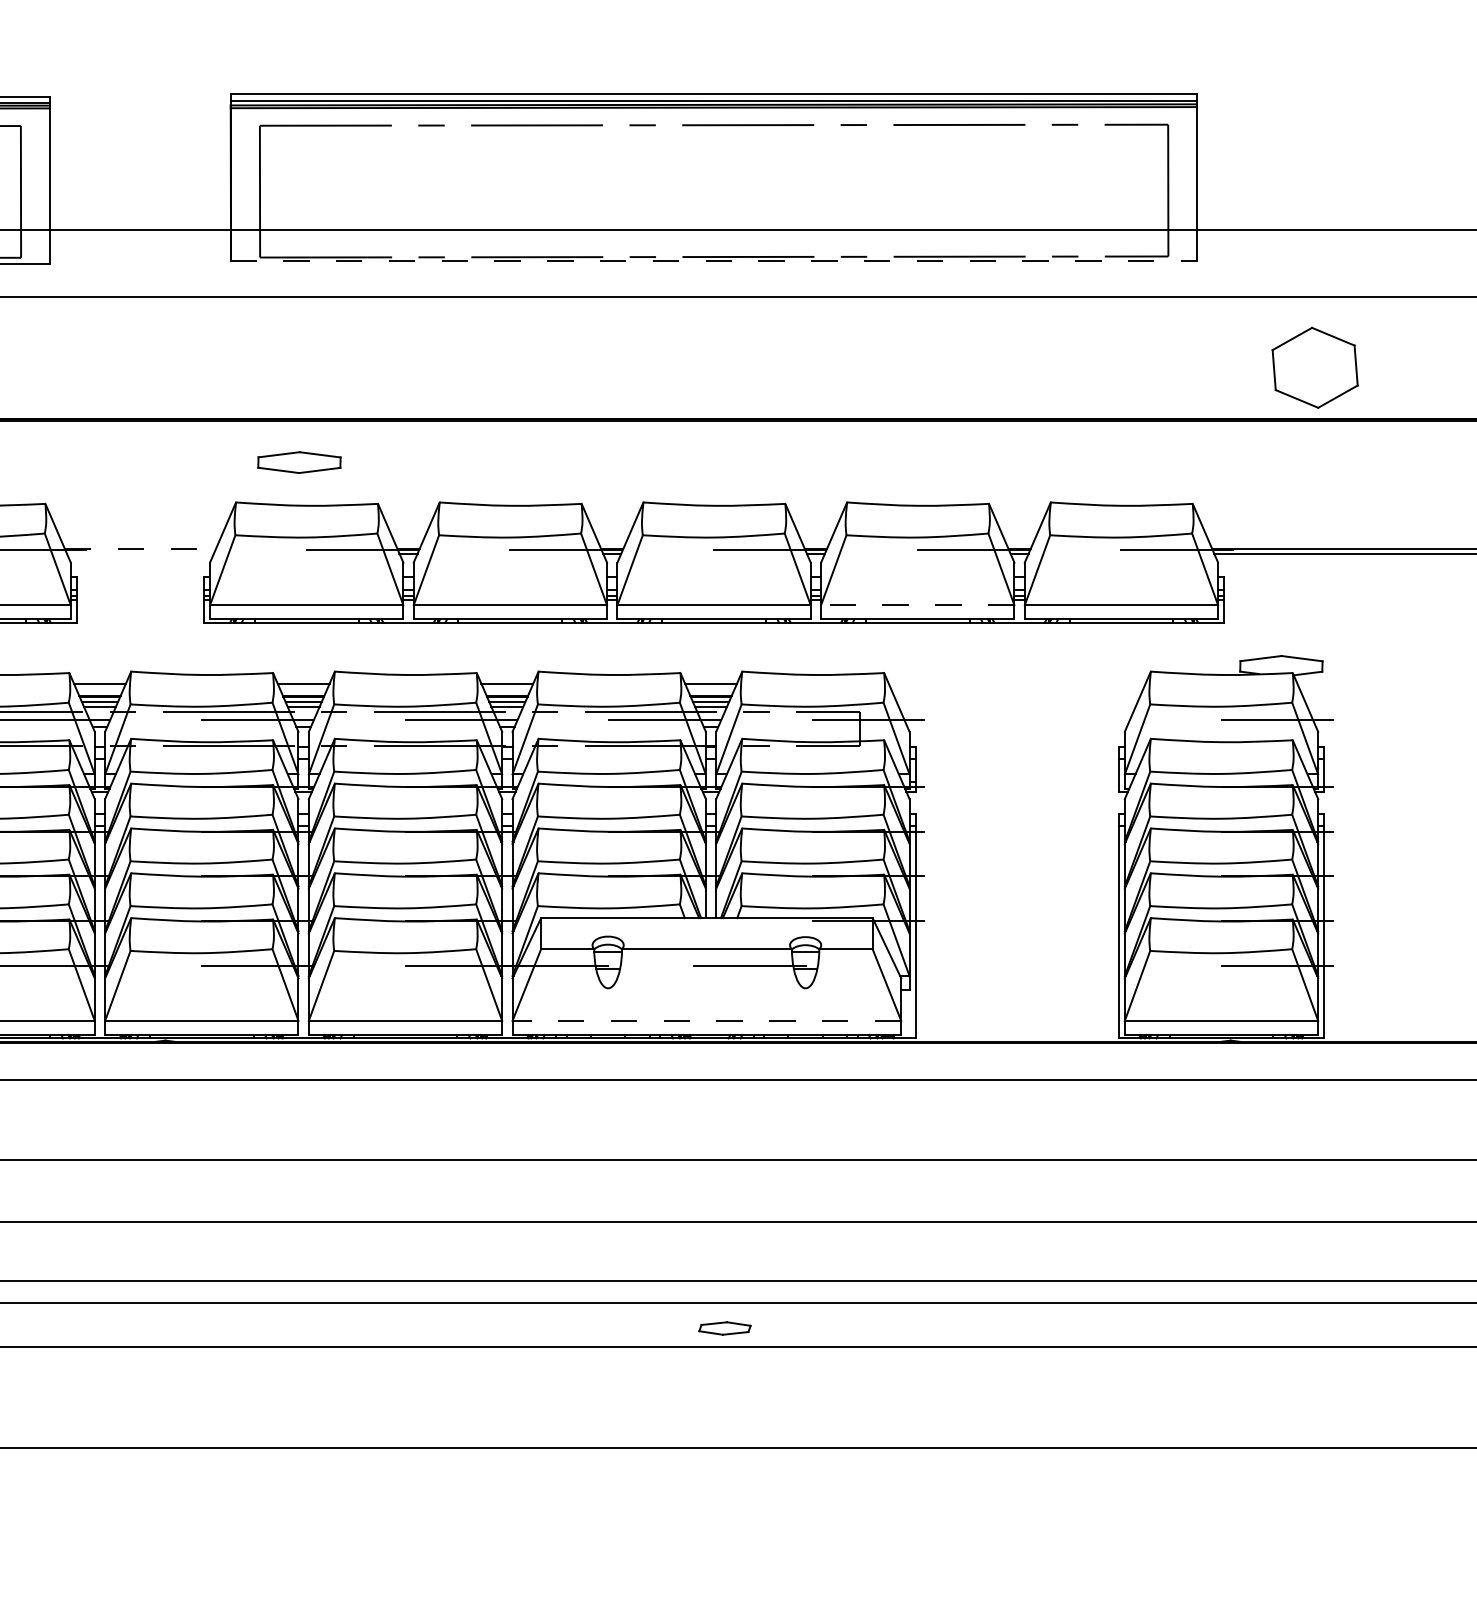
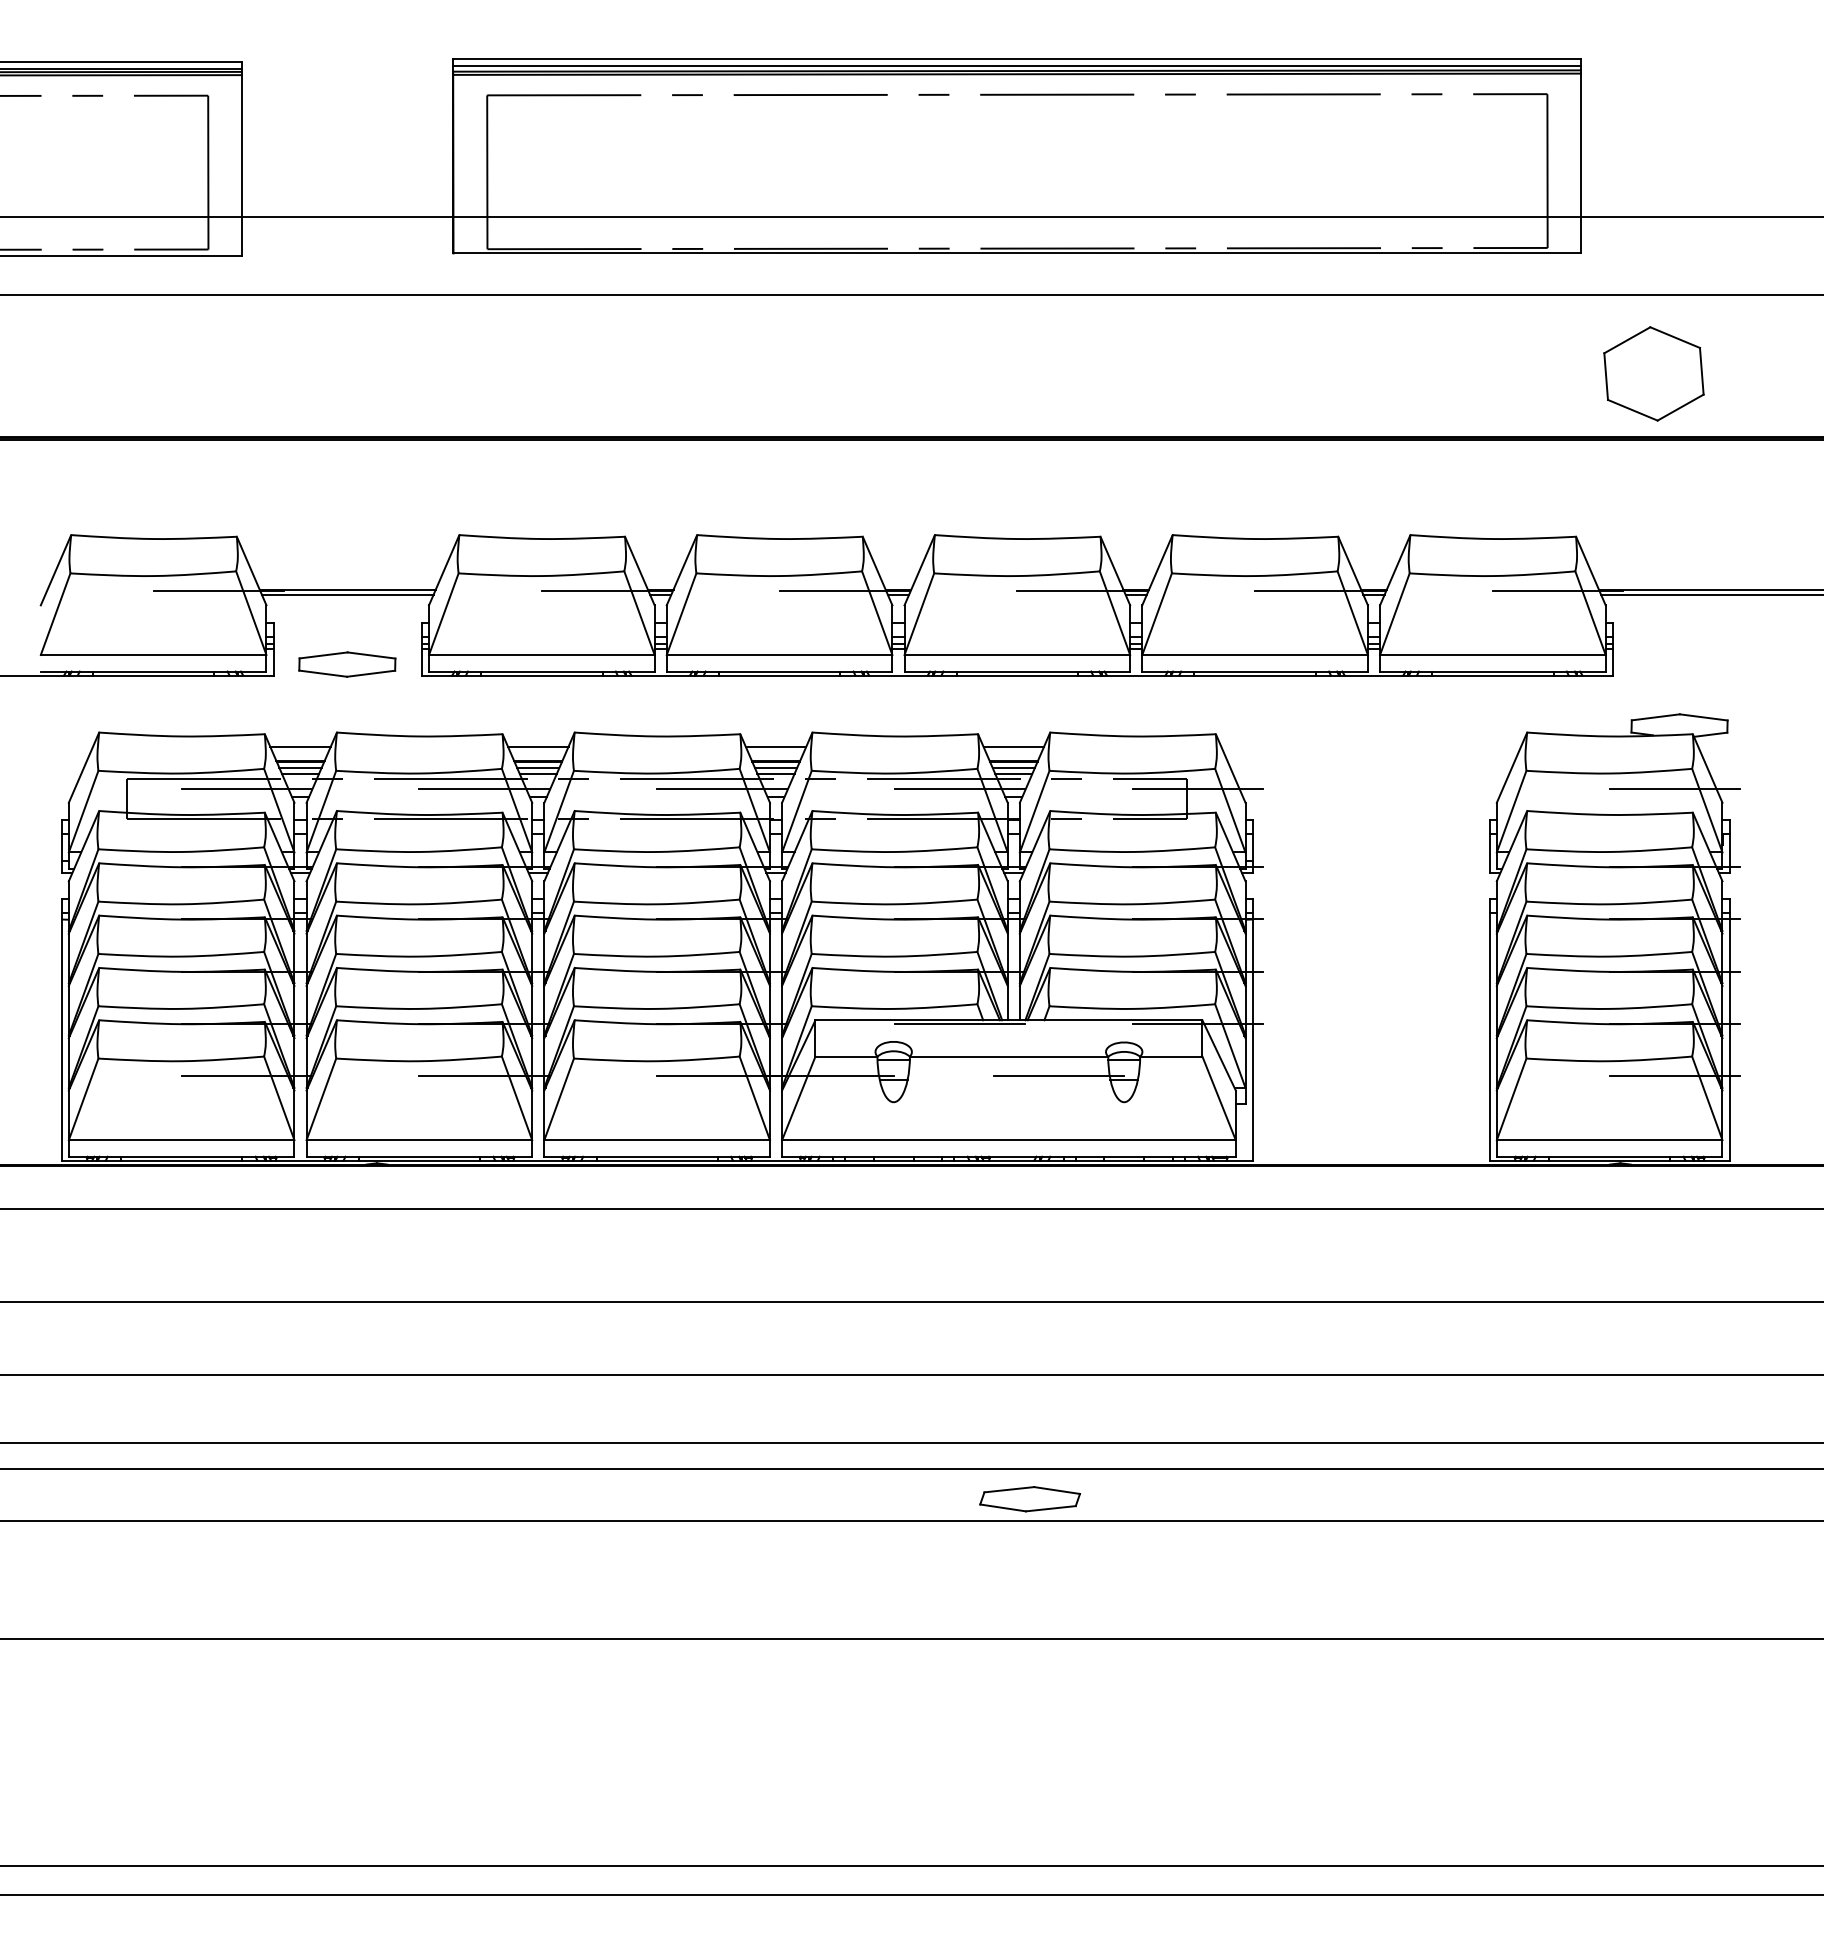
line: (714, 261) -> (1017, 253), dashed -> solid
part: (1314, 367) -> (1653, 373), moved
part: (299, 462) -> (347, 664), moved
line: (141, 549) -> (348, 589), dashed -> solid
line: (140, 553) -> (347, 594), added
line: (918, 604) -> (1255, 654), dashed -> solid
line: (664, 920) -> (959, 1023), added
line: (706, 1021) -> (1008, 1140), dashed -> solid
part: (724, 1328) -> (1029, 1499), size x1.67

